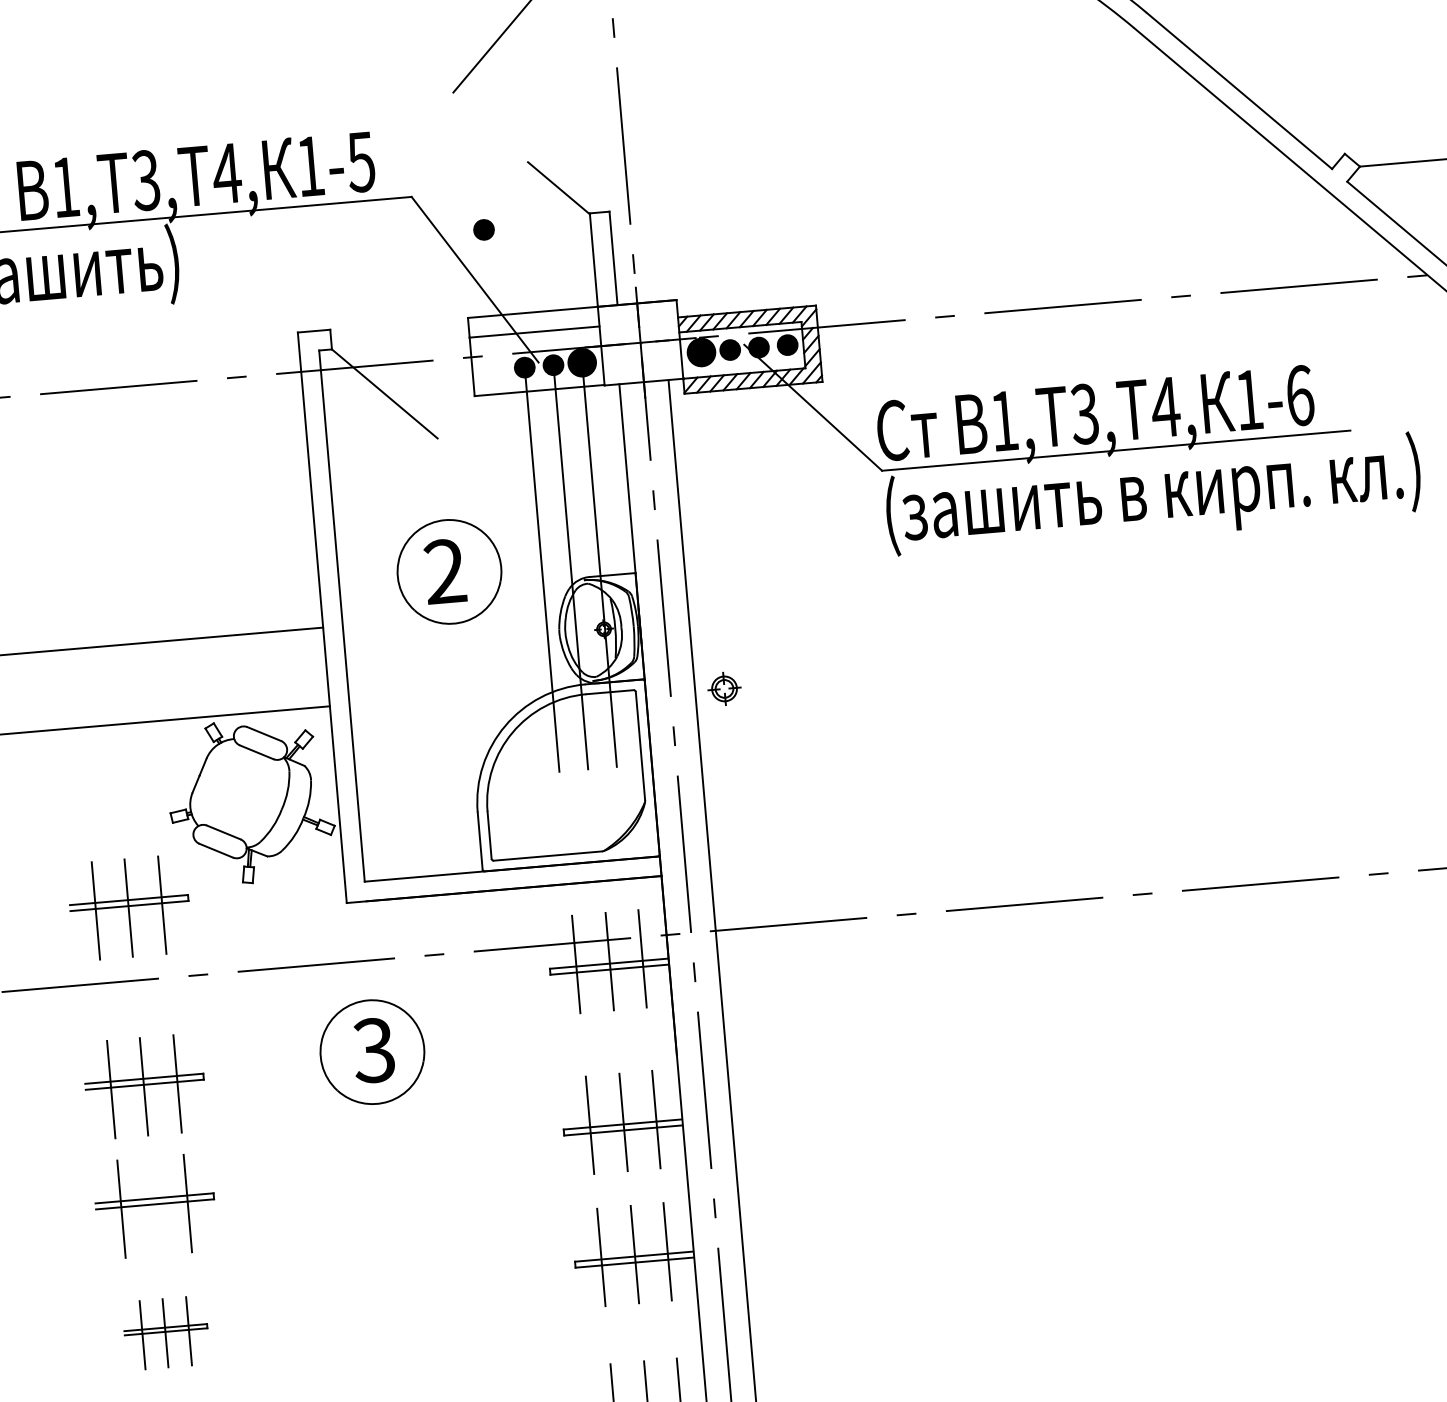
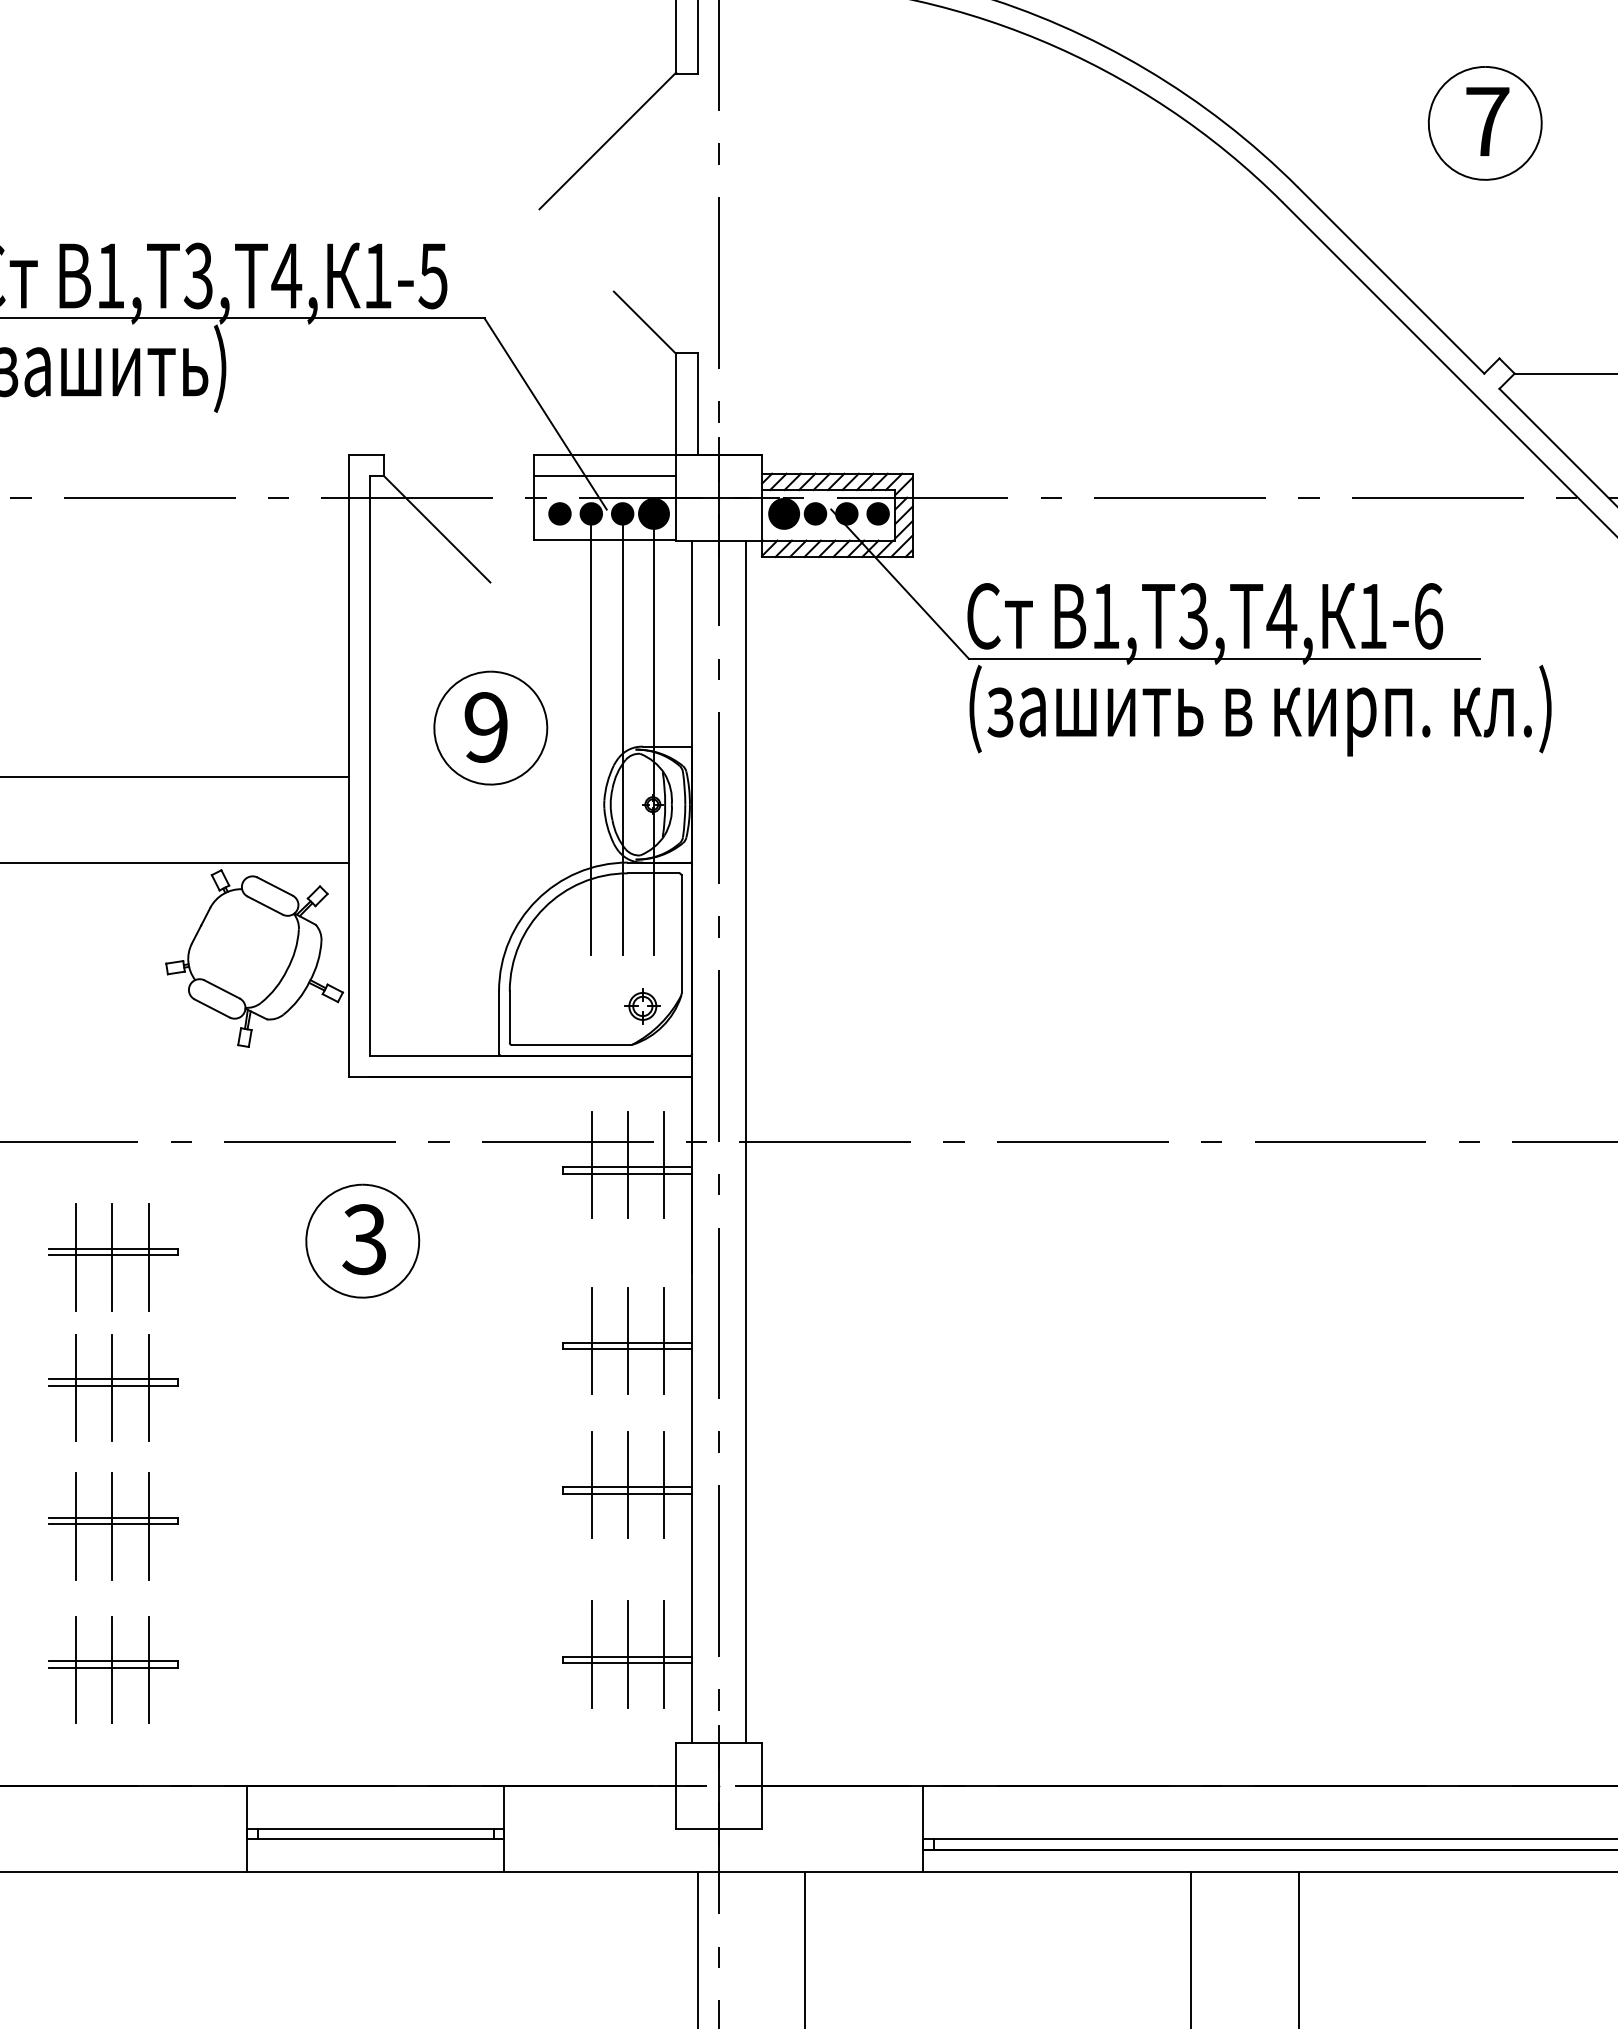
part: (483, 229) -> (559, 513), moved
text: (444, 571) -> (485, 727), 2 -> 9
part: (724, 689) -> (642, 1006), moved
part: (129, 907) -> (113, 1062), removed
line: (154, 1205) -> (112, 1387), added
part: (166, 1333) -> (113, 1526), size x1.43

